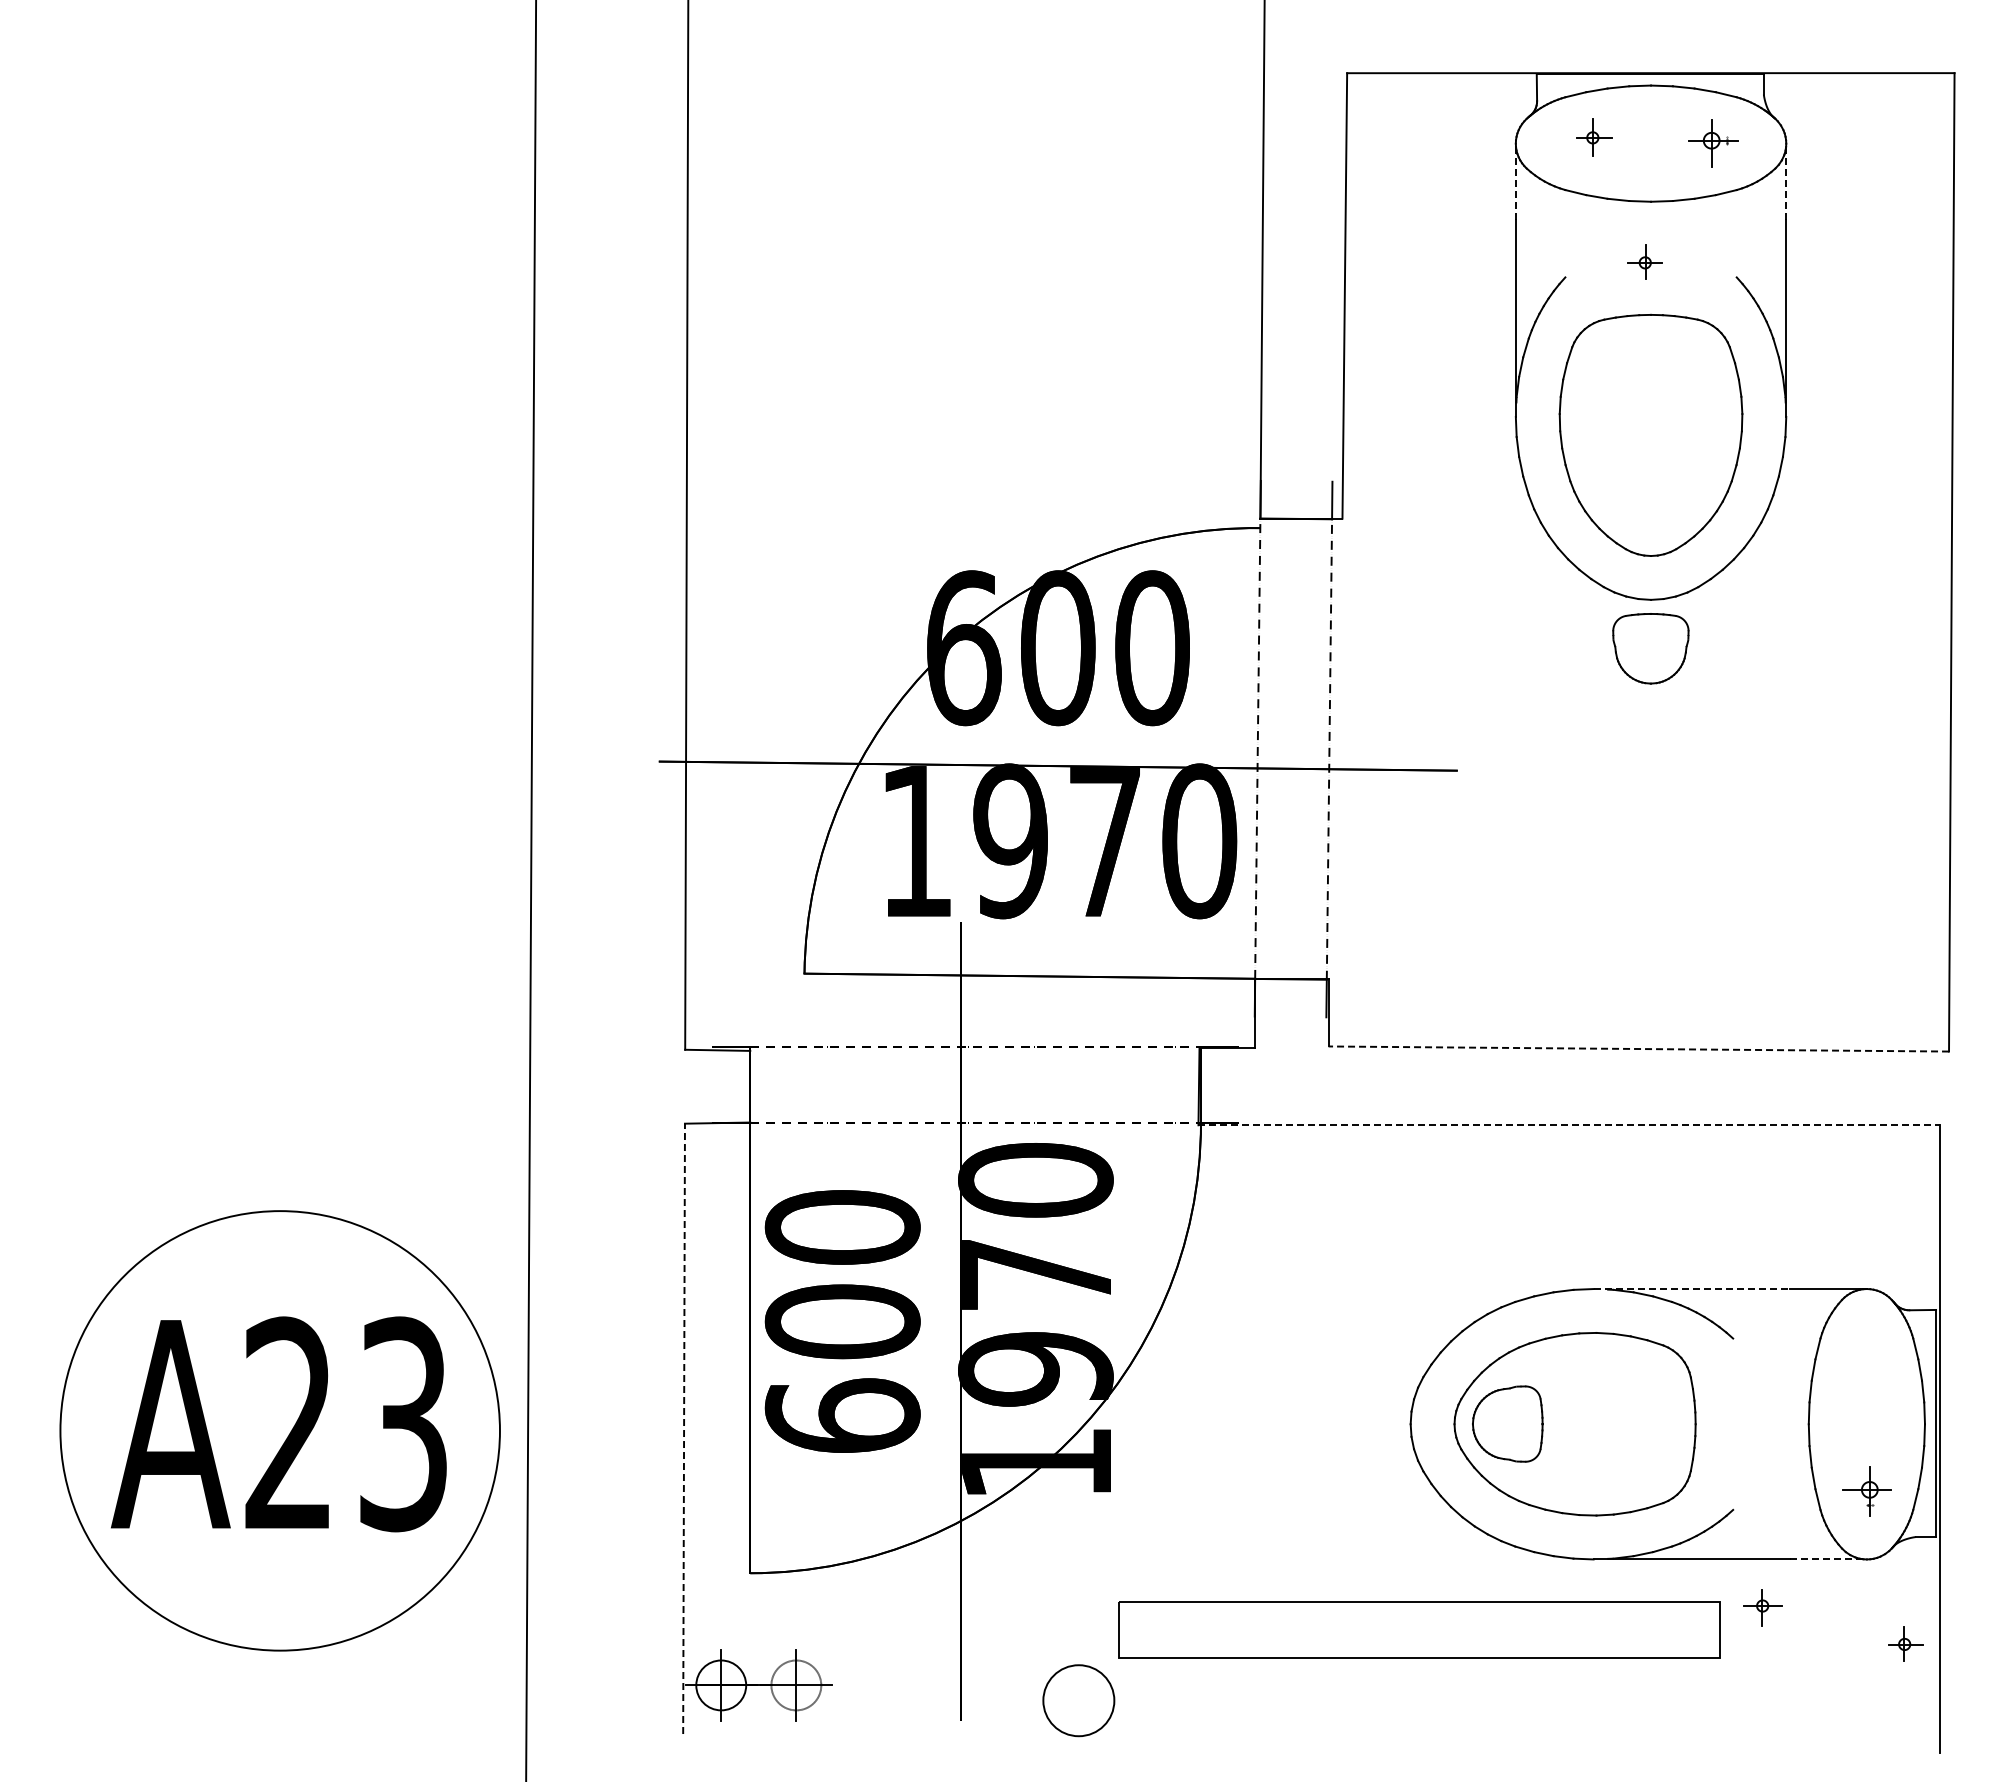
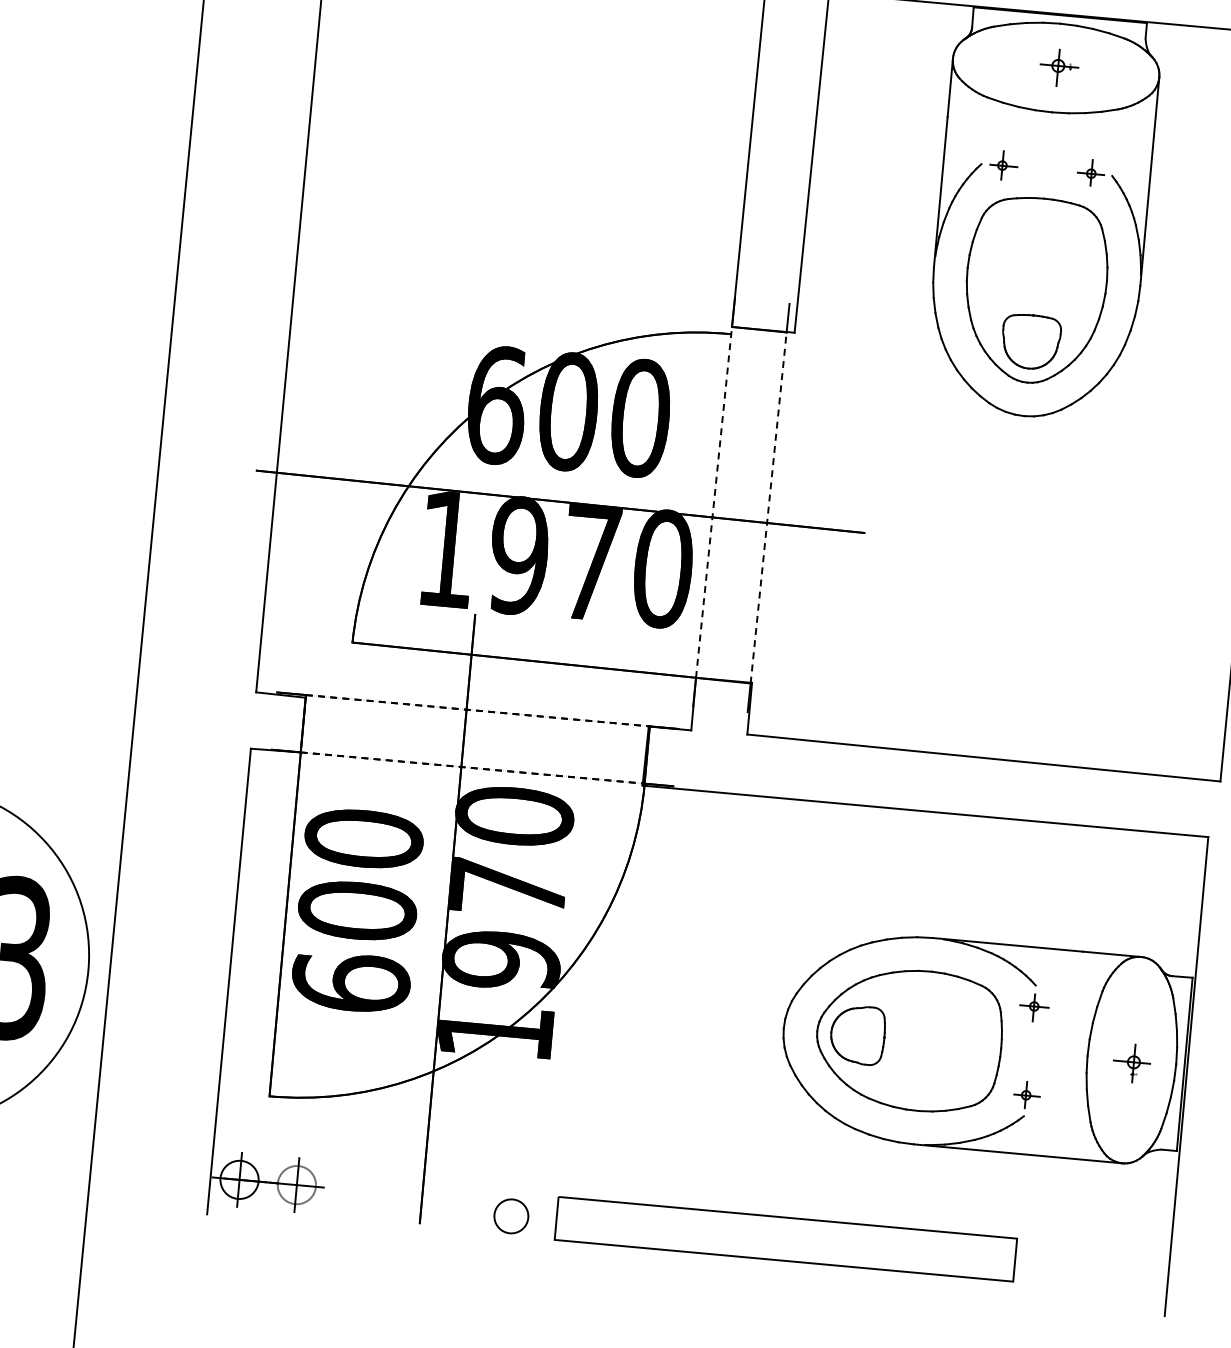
part: (1594, 137) -> (1003, 165), moved
part: (1713, 143) -> (1059, 68), moved
line: (1515, 181) -> (950, 87), dashed -> solid
line: (1786, 181) -> (1156, 106), dashed -> solid
part: (1644, 261) -> (1090, 172), moved
part: (1650, 648) -> (1030, 341), moved
line: (1638, 1049) -> (983, 758), dashed -> solid
line: (1569, 1125) -> (925, 811), dashed -> solid
line: (1692, 1289) -> (1008, 945), dashed -> solid
line: (684, 1428) -> (229, 981), dashed -> solid
part: (1866, 1491) -> (1131, 1063), moved
line: (1829, 1559) -> (1093, 1160), dashed -> solid
part: (1762, 1607) -> (1034, 1007), moved
part: (1419, 1629) -> (786, 1238), moved
part: (1905, 1643) -> (1026, 1094), moved
circle: (1078, 1700) -> (511, 1216), size x0.62

